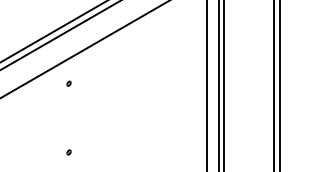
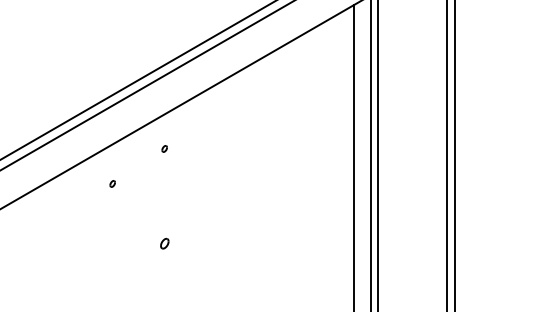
part: (31, 108) -> (112, 183), added
part: (68, 152) -> (164, 243), size x1.6

